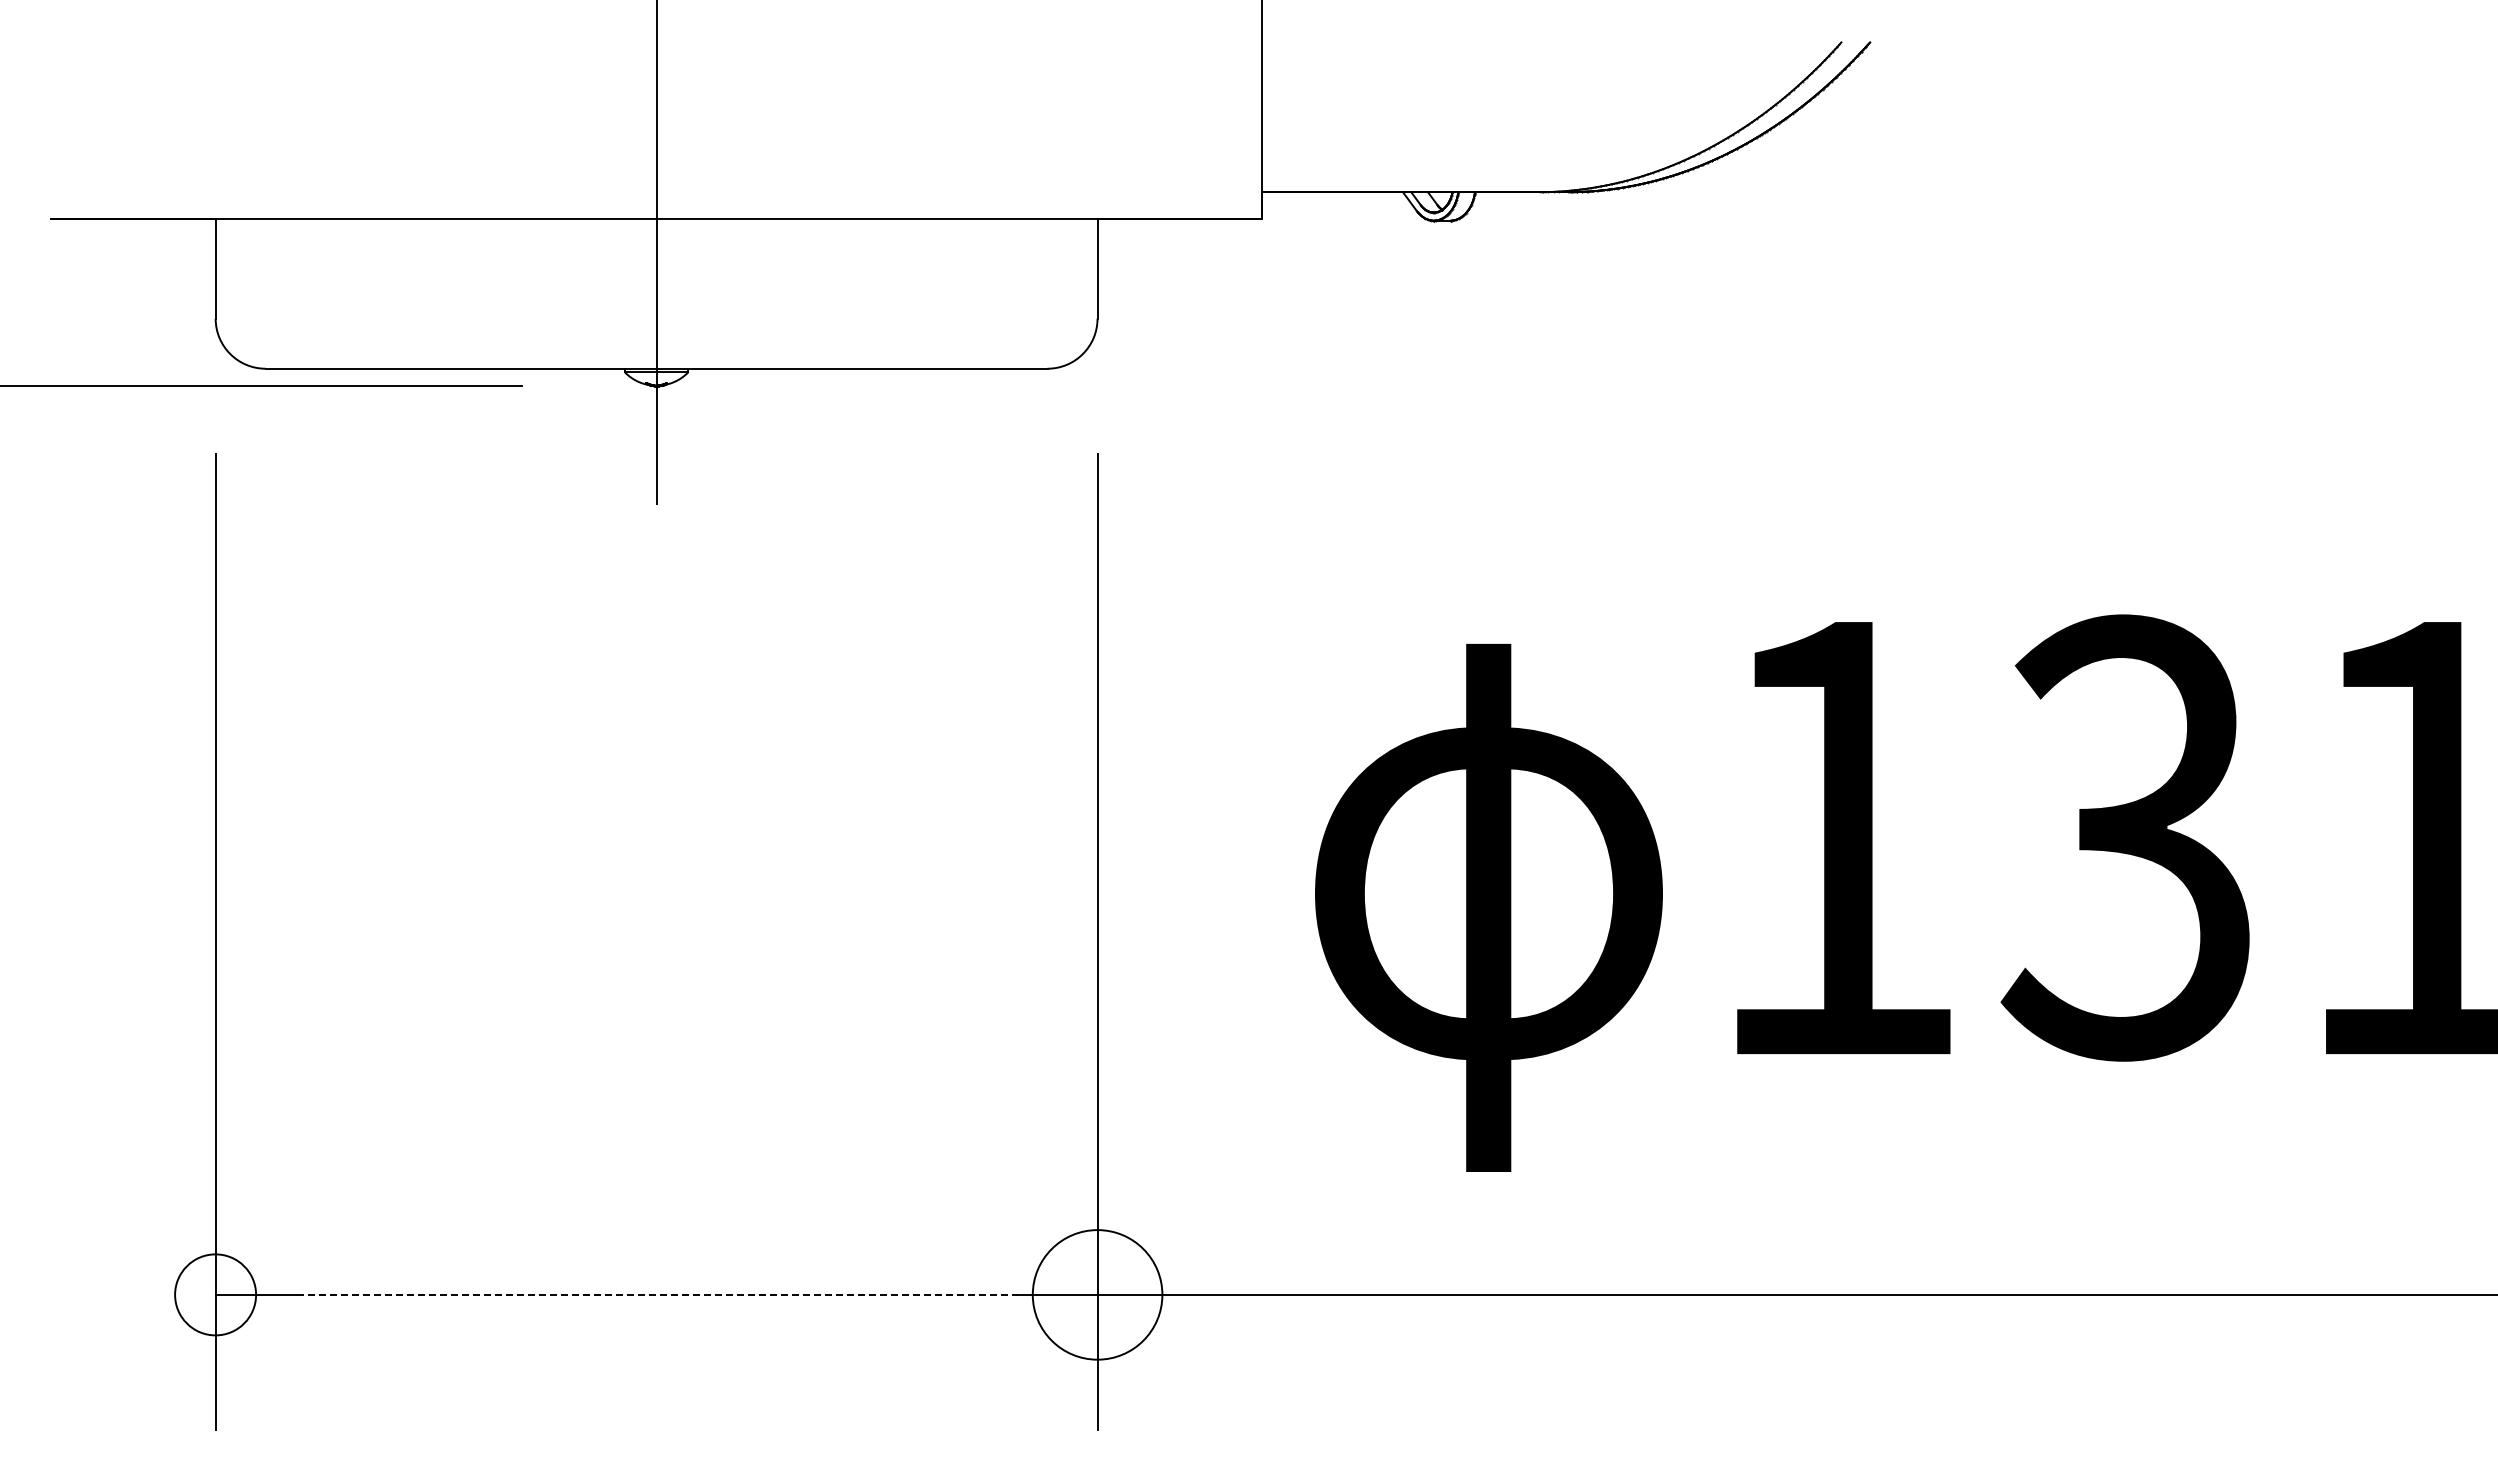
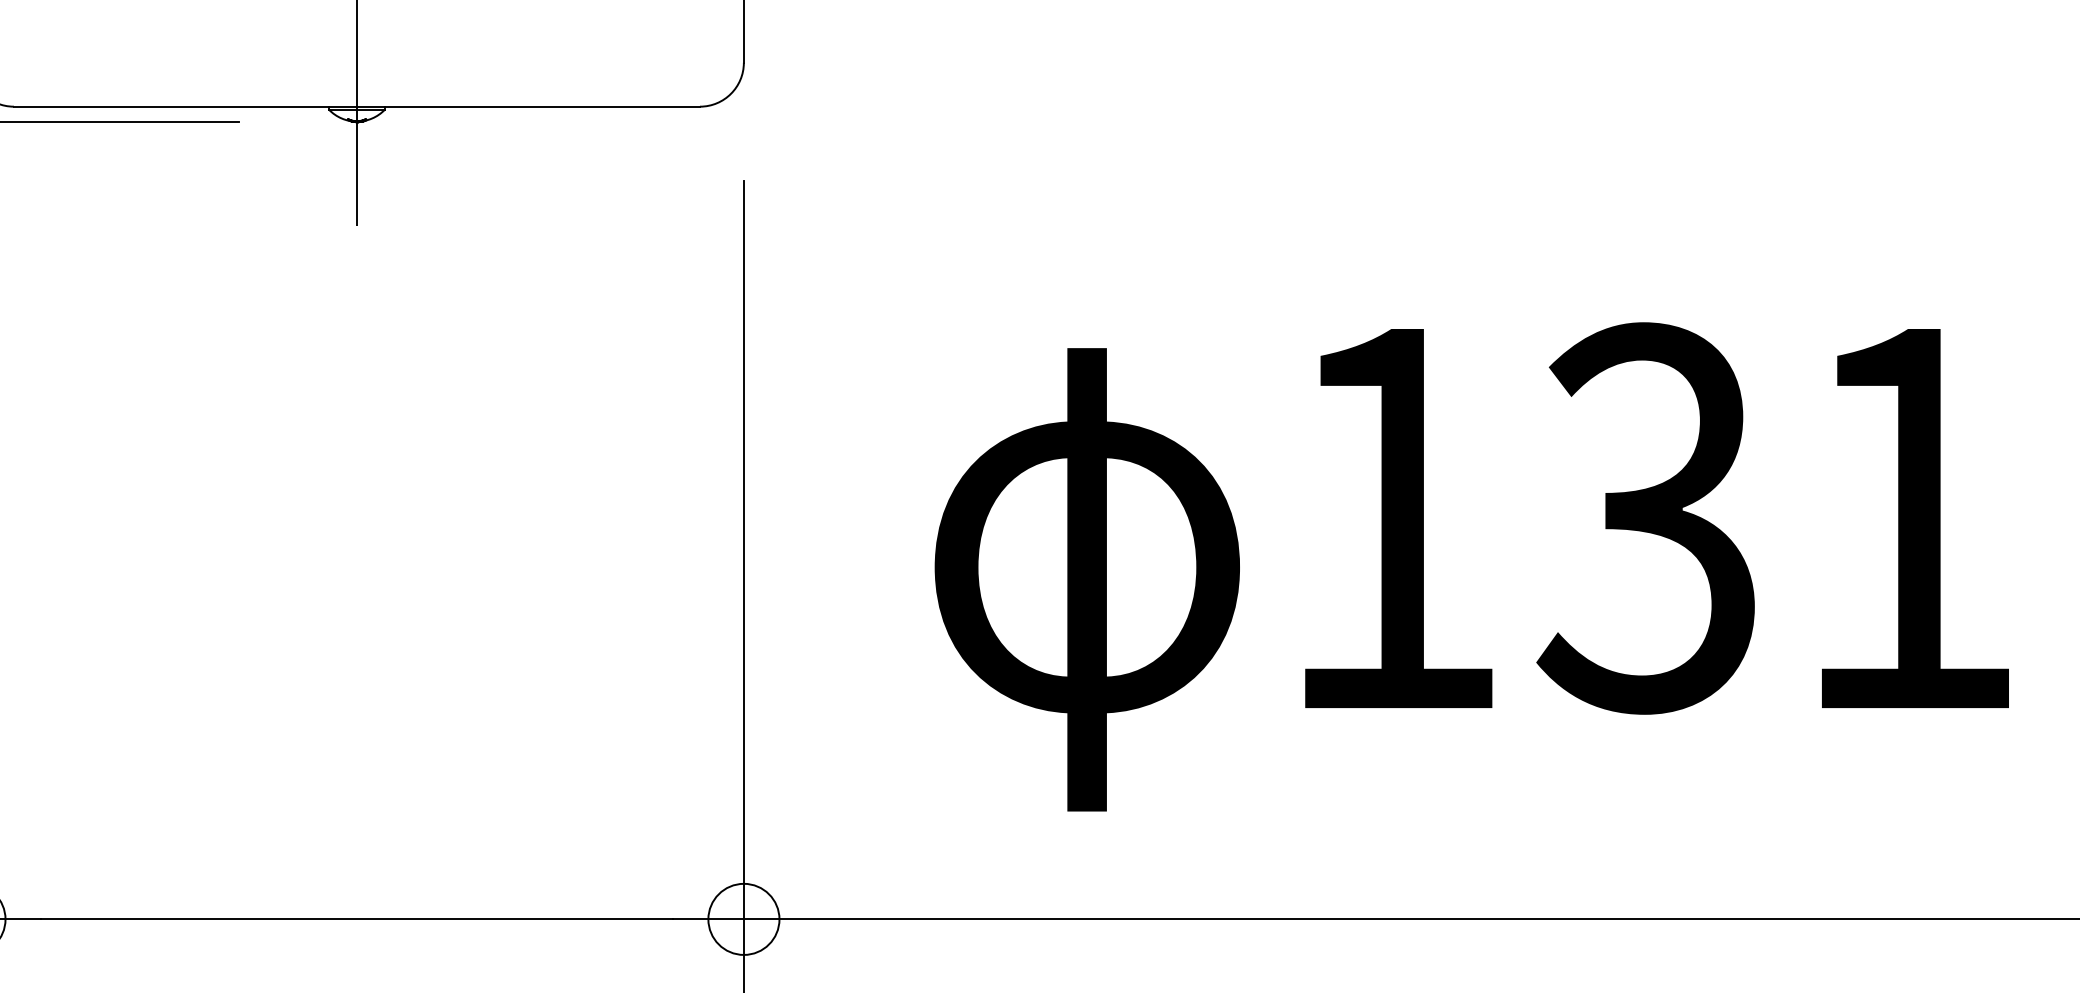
line: (656, 1294) -> (356, 919), dashed -> solid
circle: (1097, 1294) -> (743, 919), size x0.62

